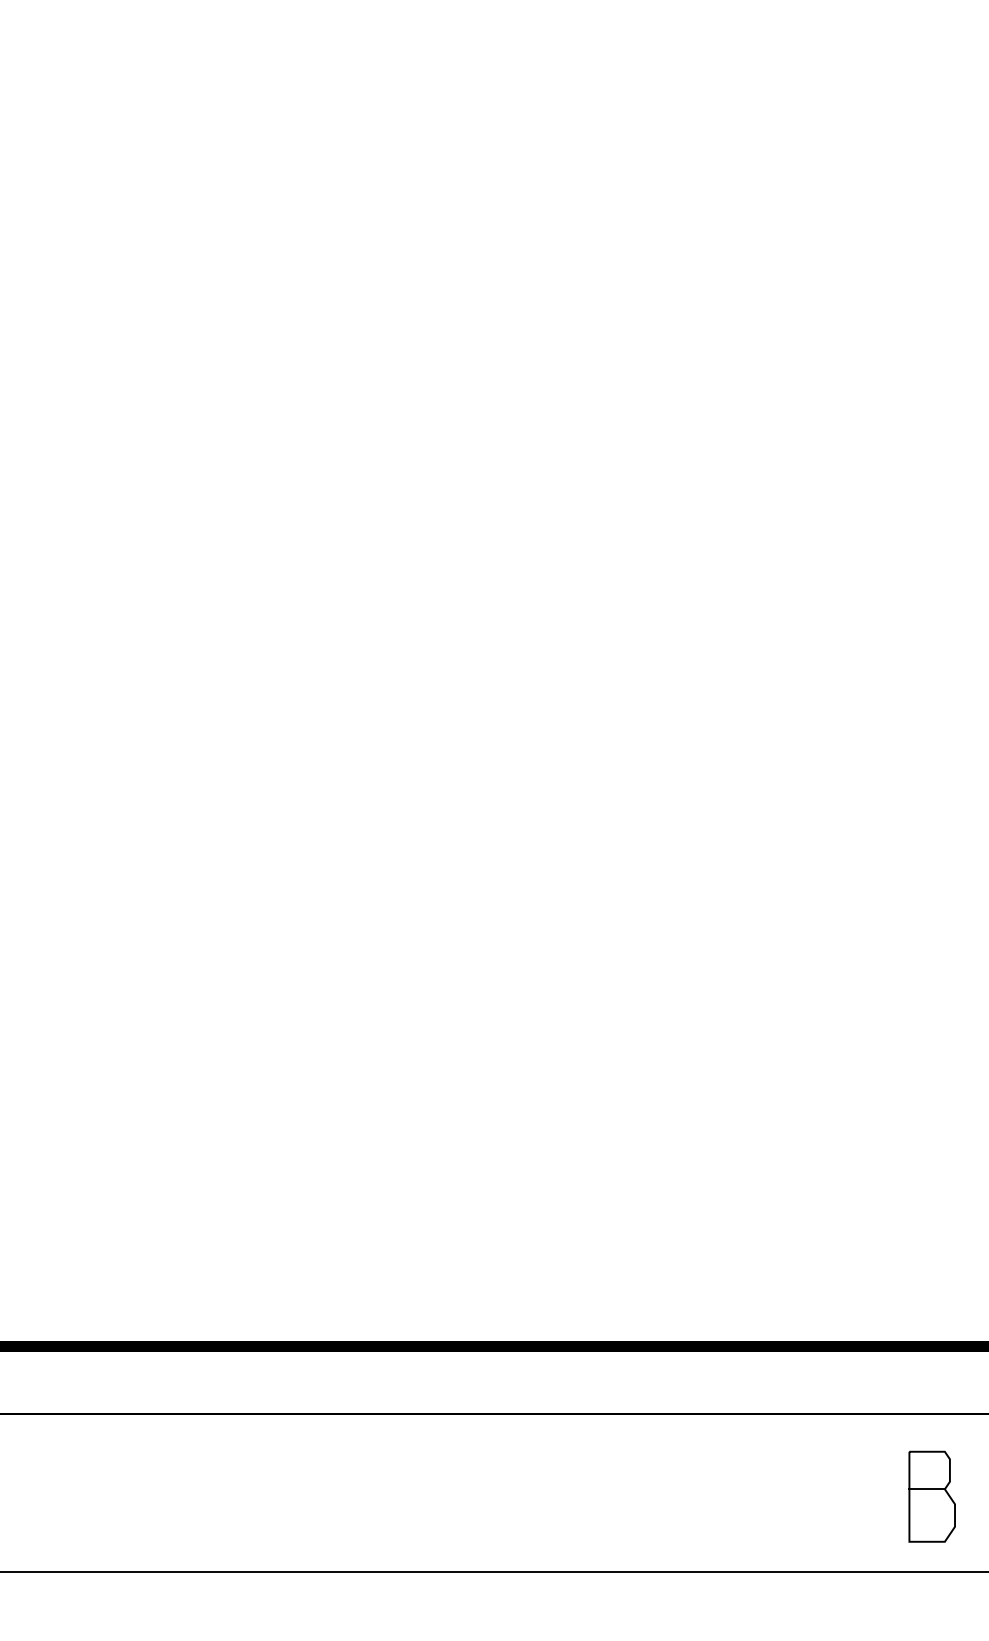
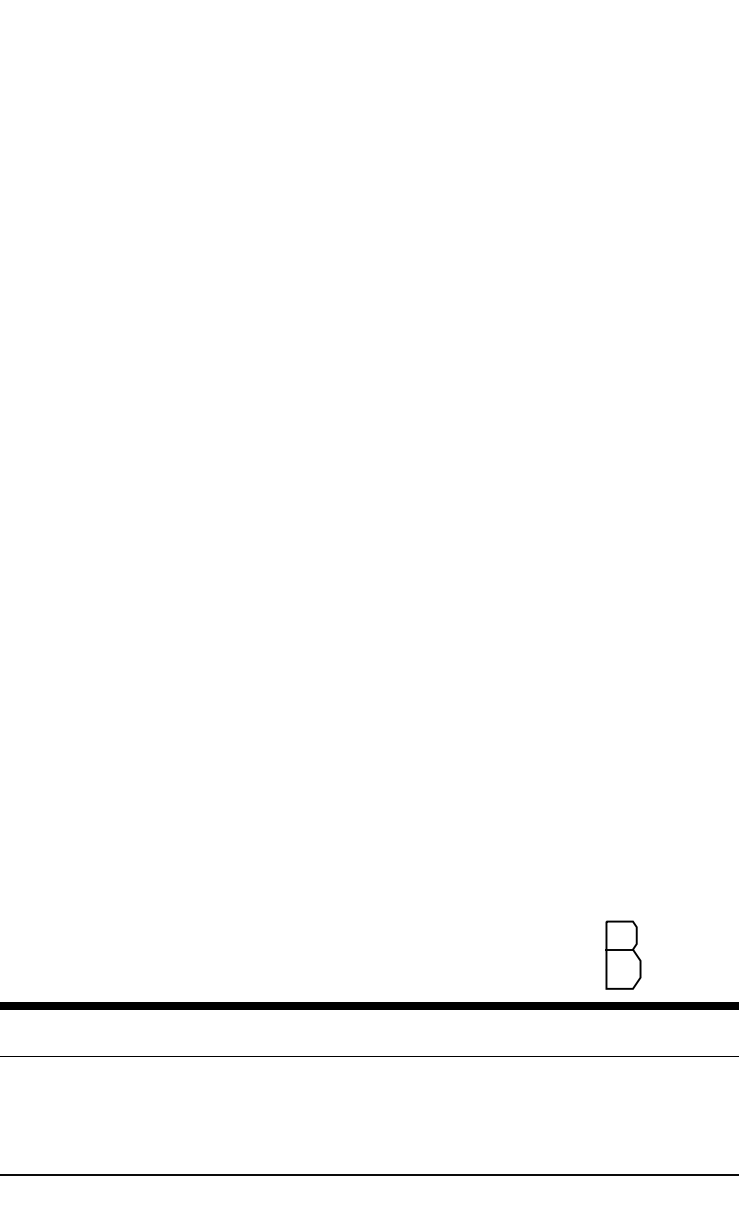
part: (932, 1495) -> (623, 954), moved

